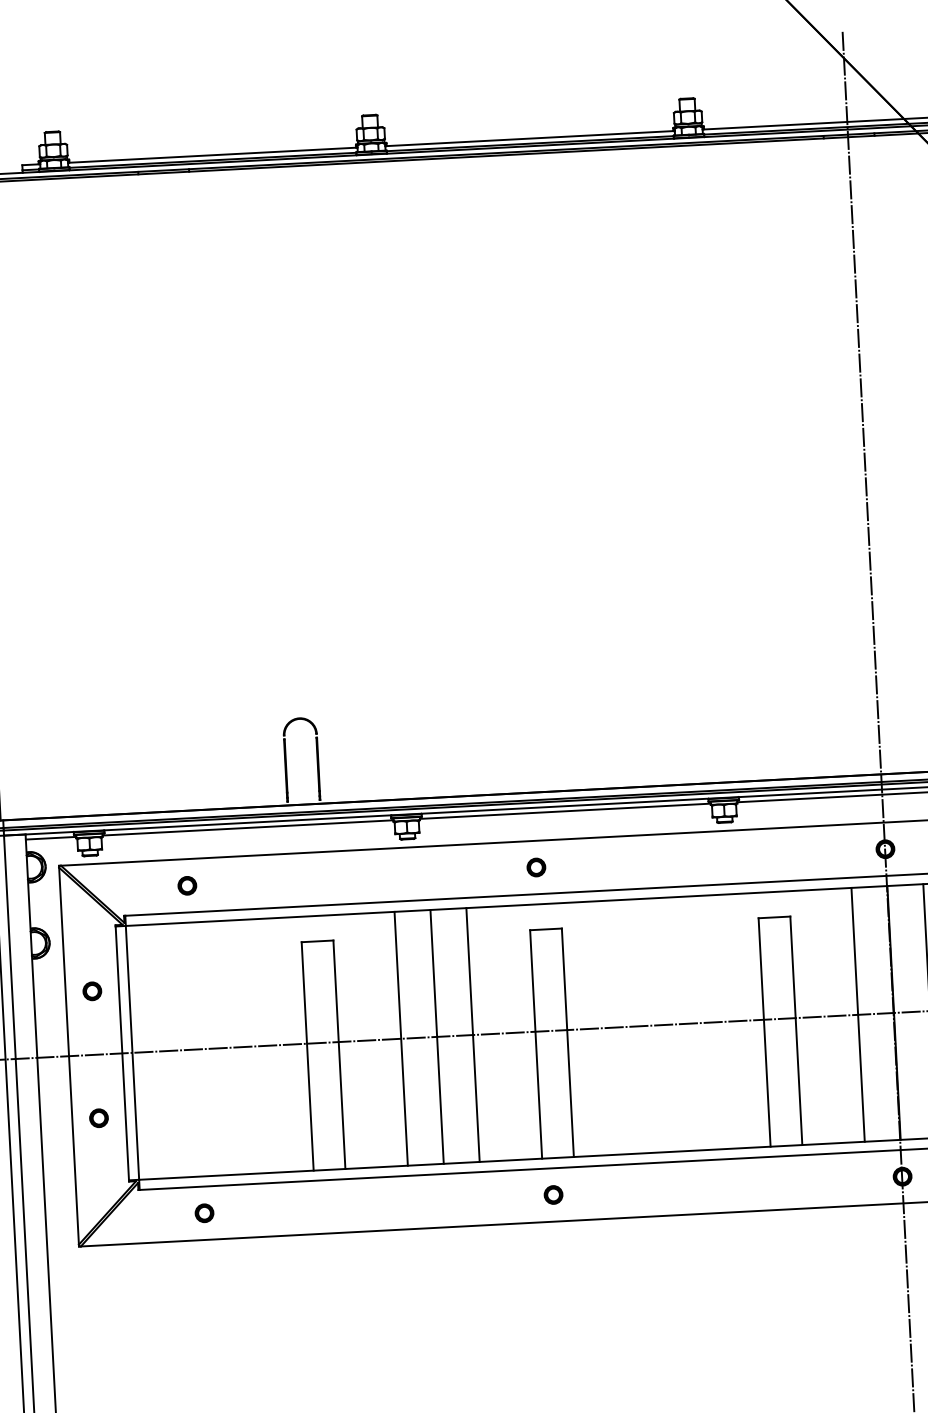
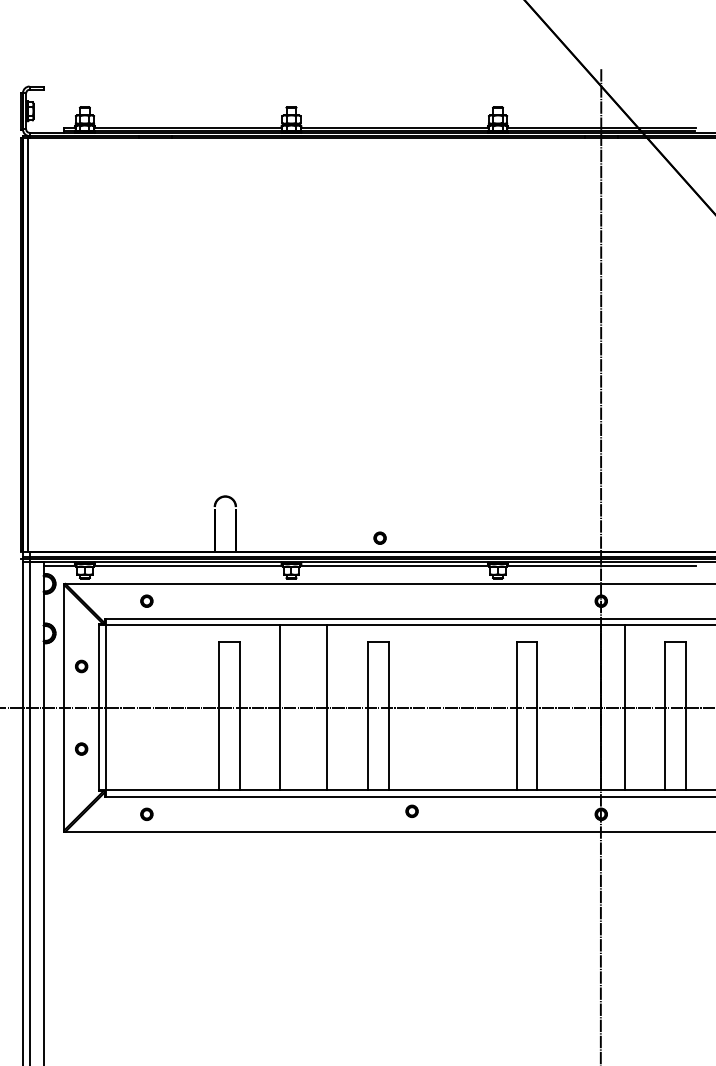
part: (535, 866) -> (379, 537), moved
line: (857, 1014) -> (577, 707), removed
line: (436, 1036) -> (303, 707), removed
part: (552, 1193) -> (411, 810), moved

